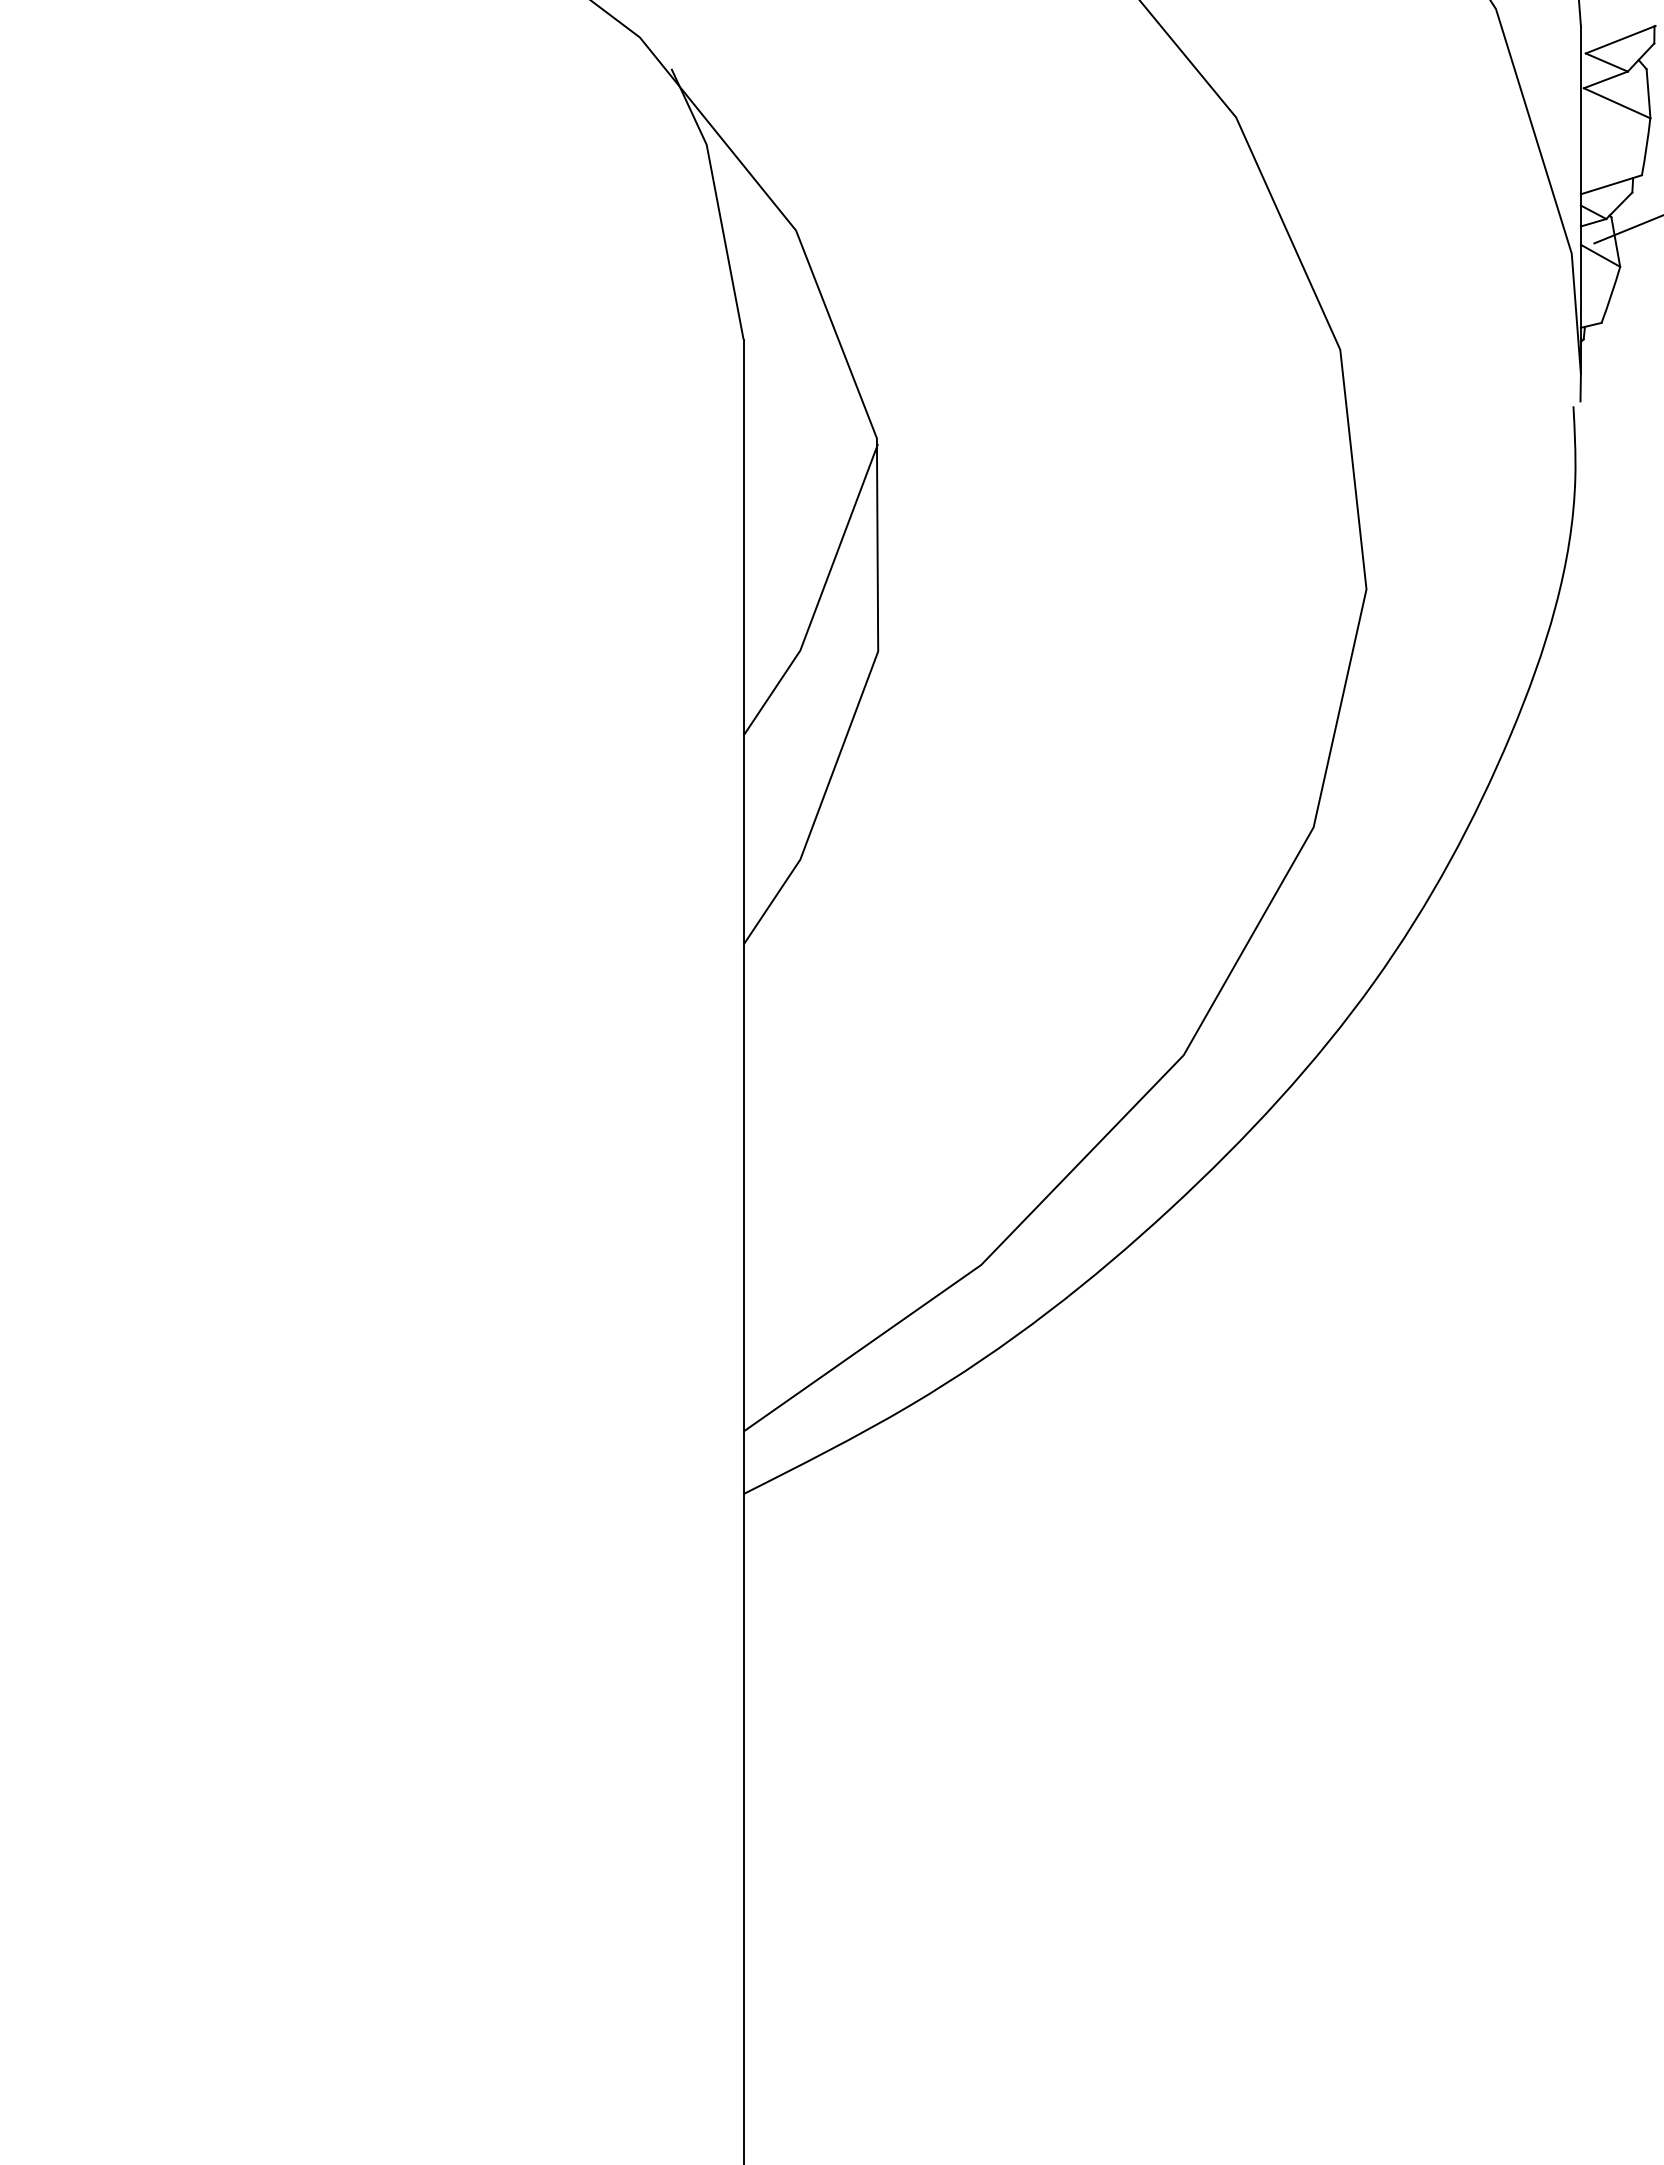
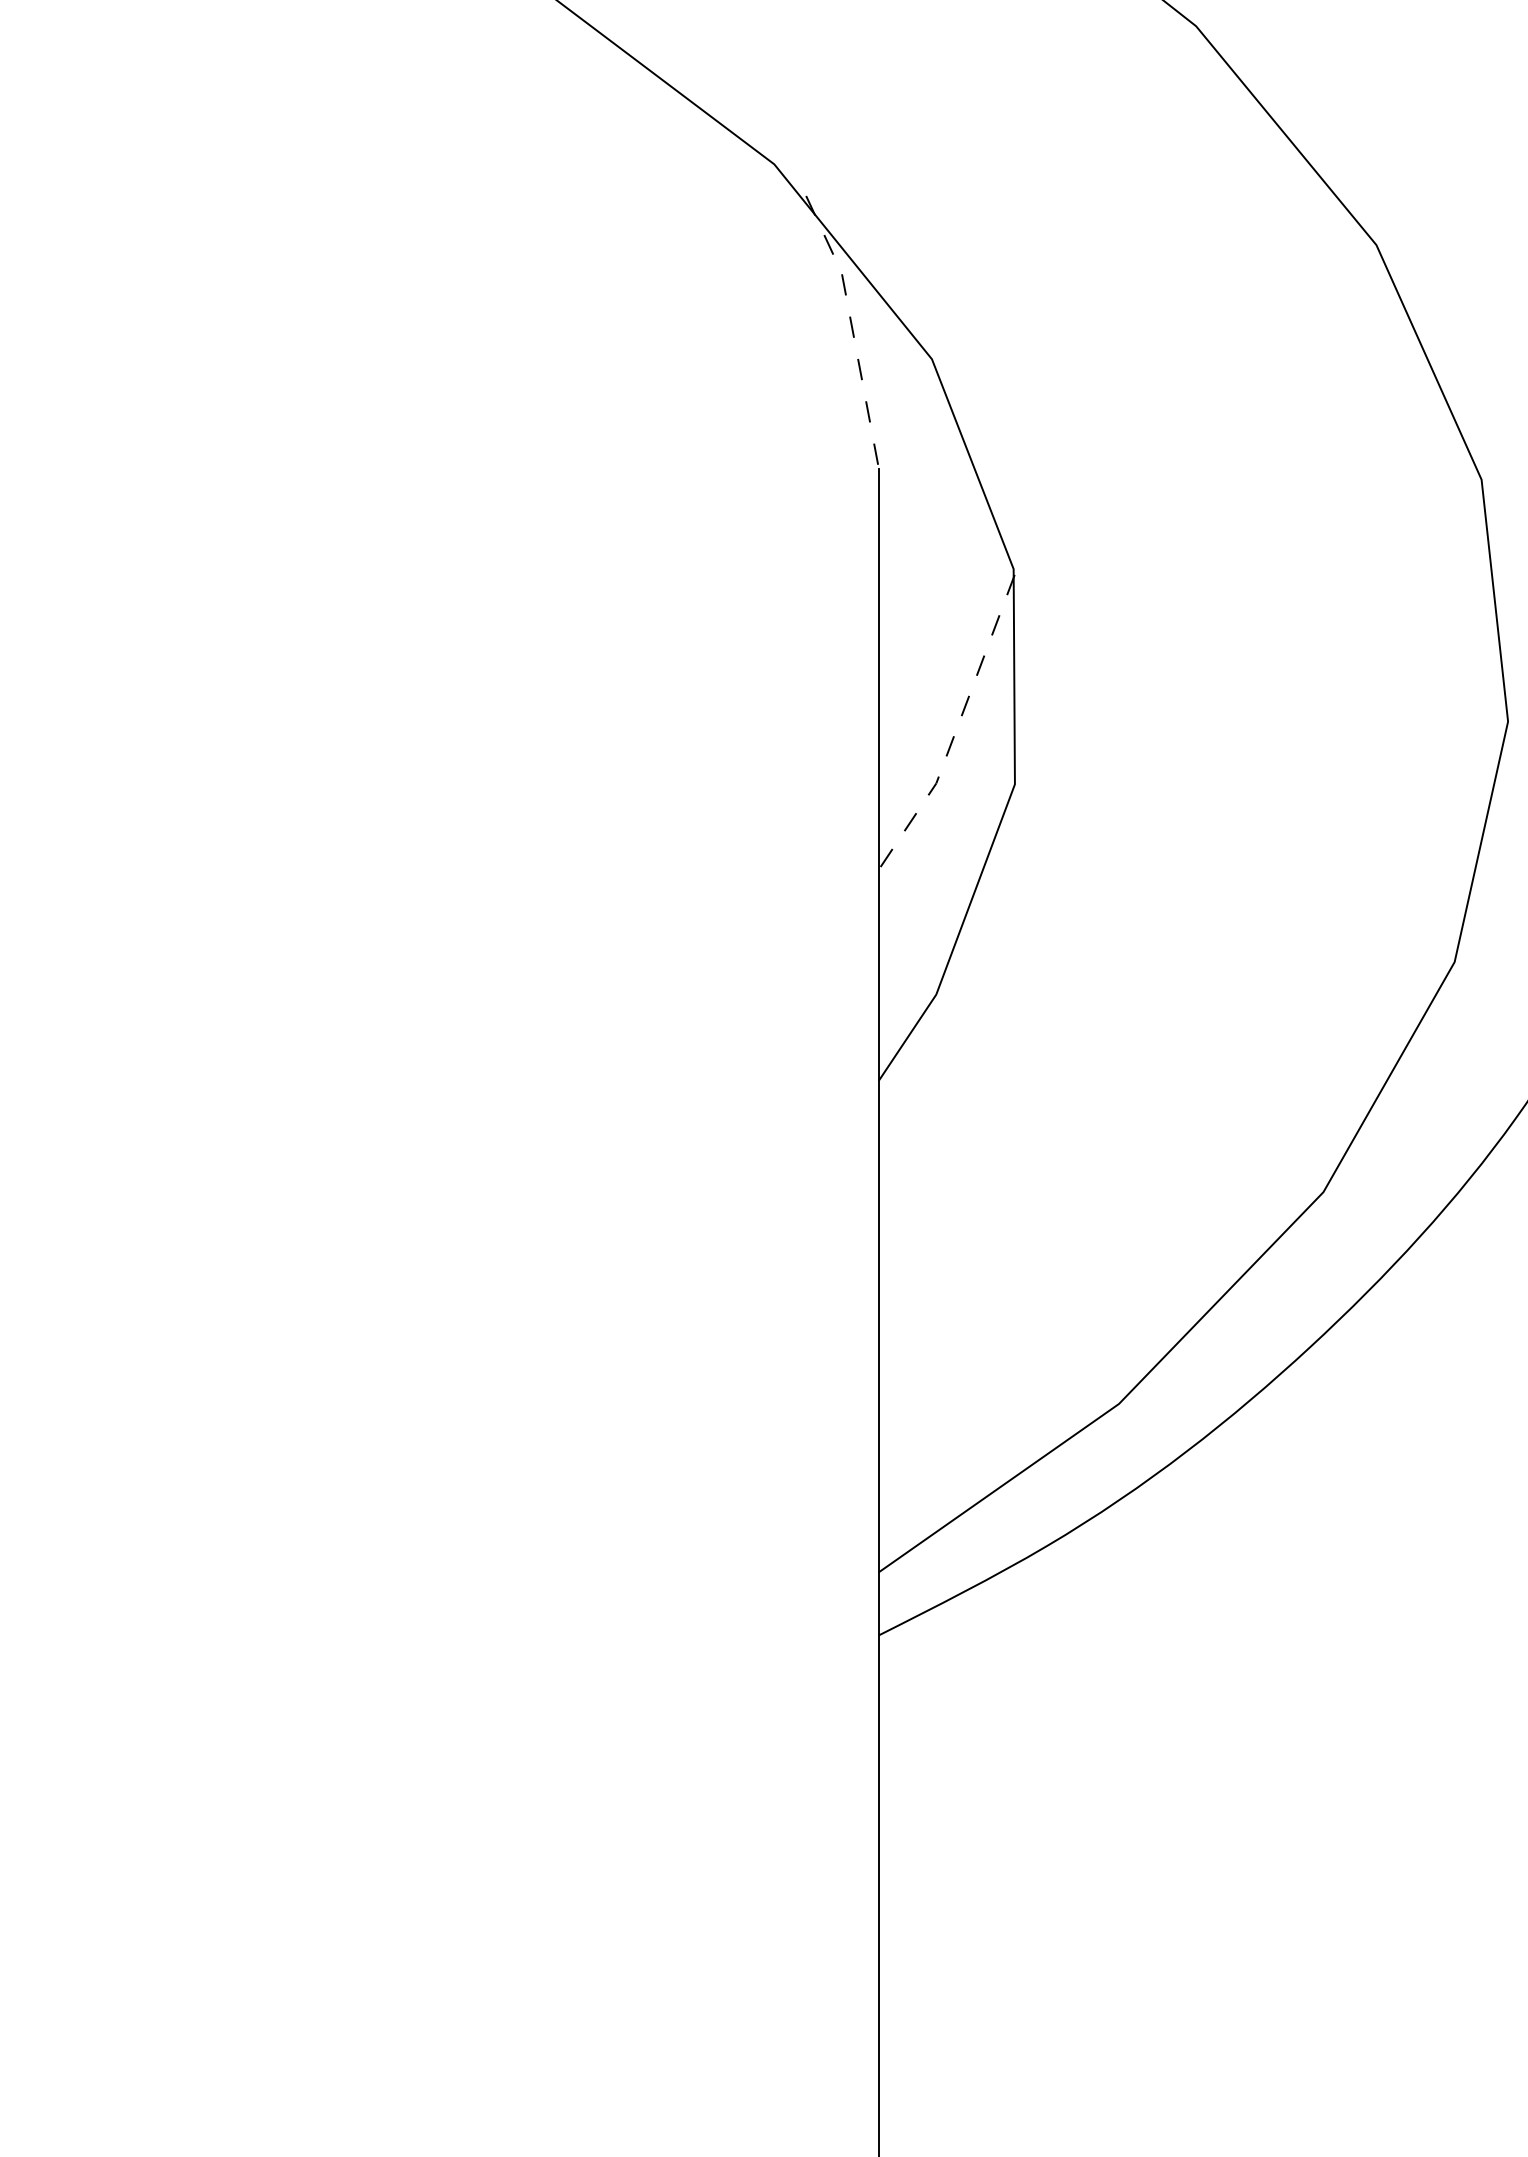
line: (717, 200) -> (852, 328), solid -> dashed
line: (820, 596) -> (956, 728), solid -> dashed

